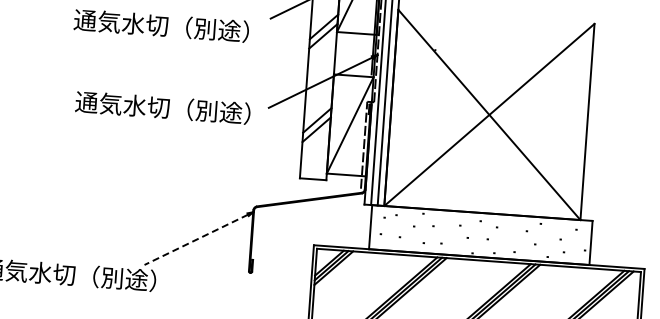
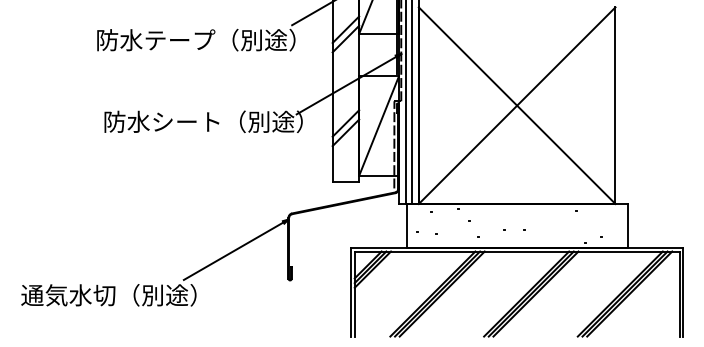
text: (173, 25) -> (195, 39), 通気水切（別途） -> 防水テープ（別途）
text: (174, 108) -> (202, 121), 通気水切（別途） -> 防水シート（別途）
line: (196, 240) -> (233, 251), dashed -> solid

